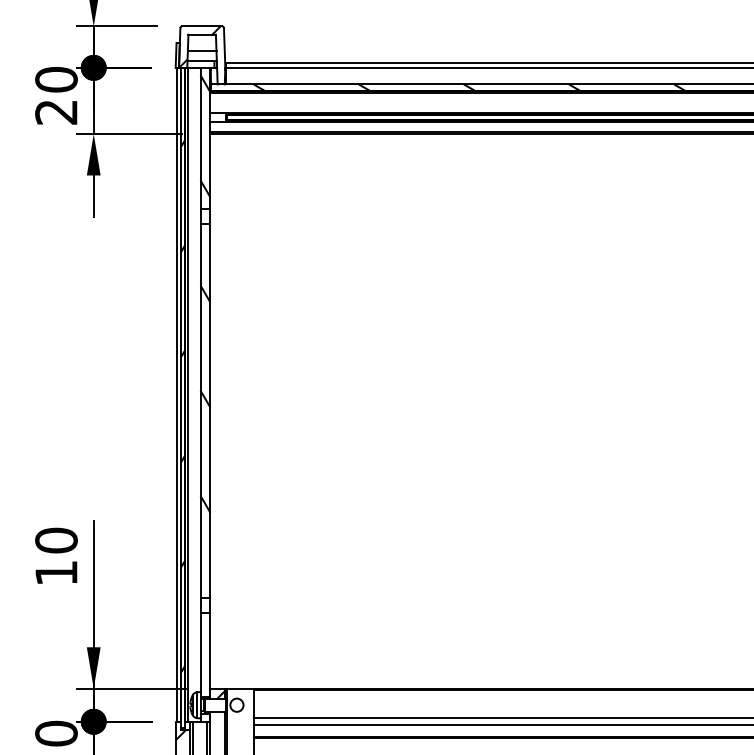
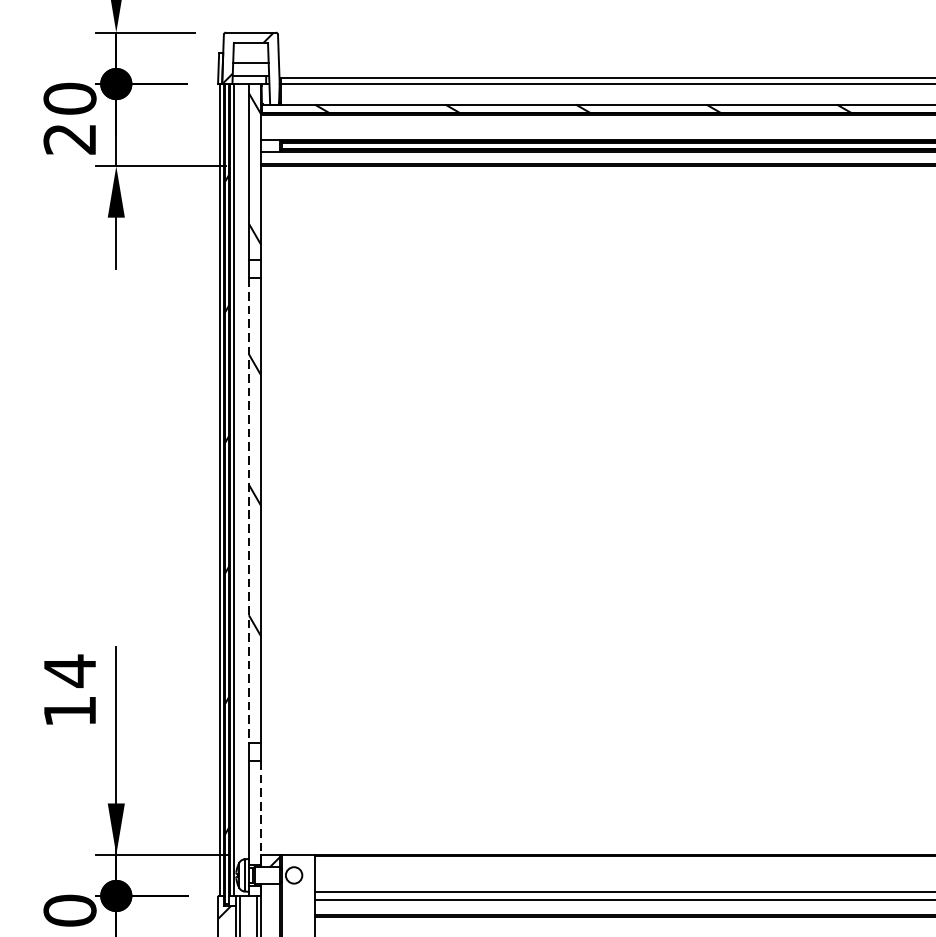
line: (200, 411) -> (248, 510), solid -> dashed
text: (56, 540) -> (70, 670), 10 -> 14
line: (210, 655) -> (261, 813), solid -> dashed

